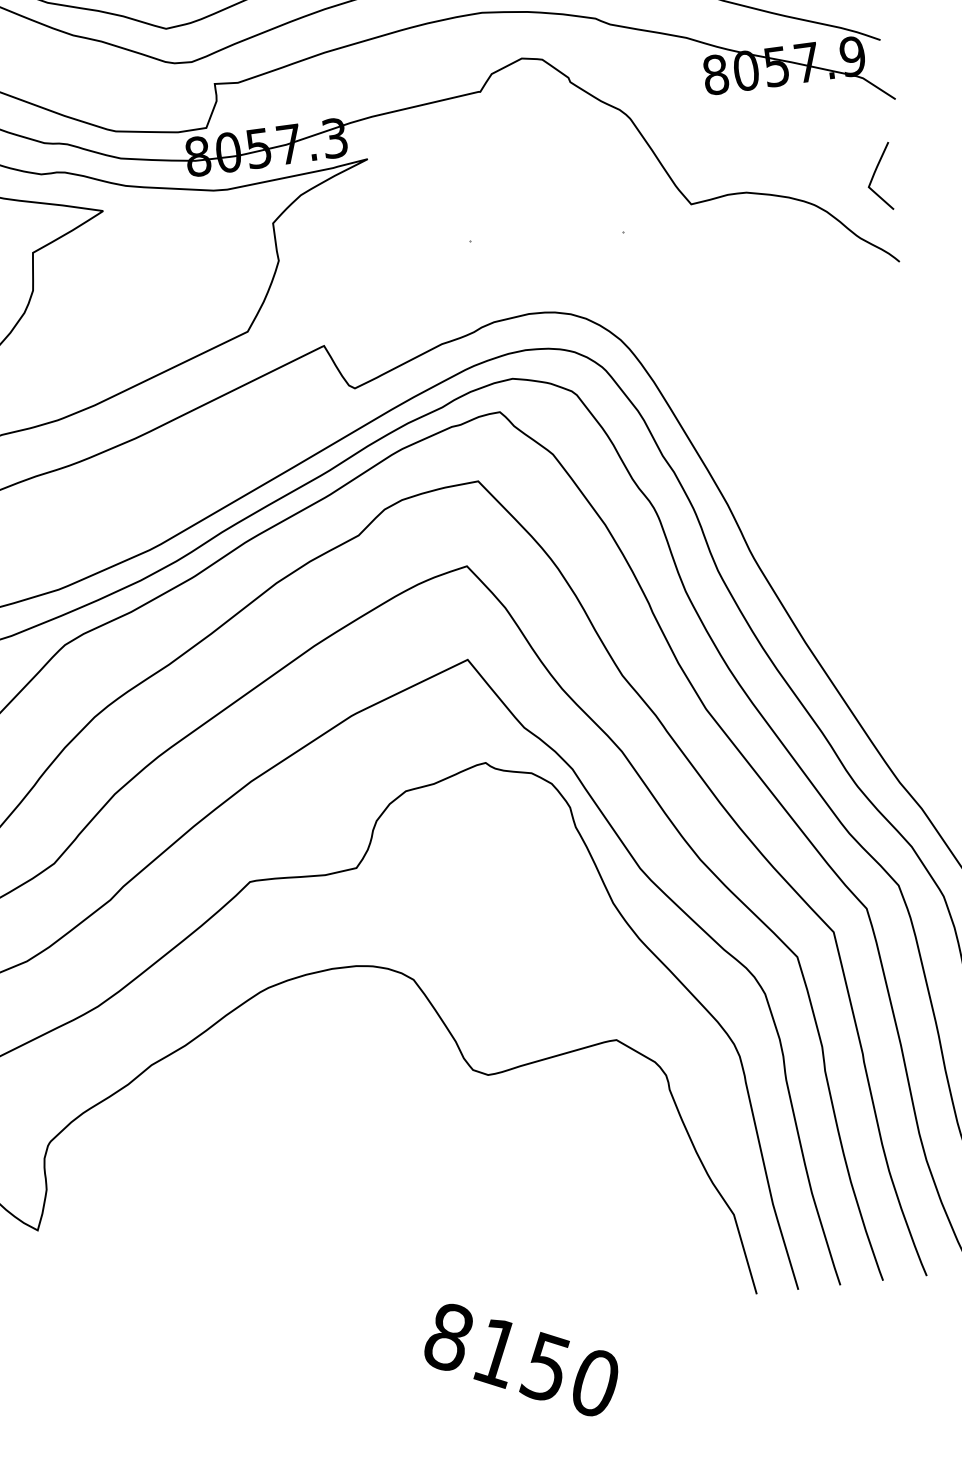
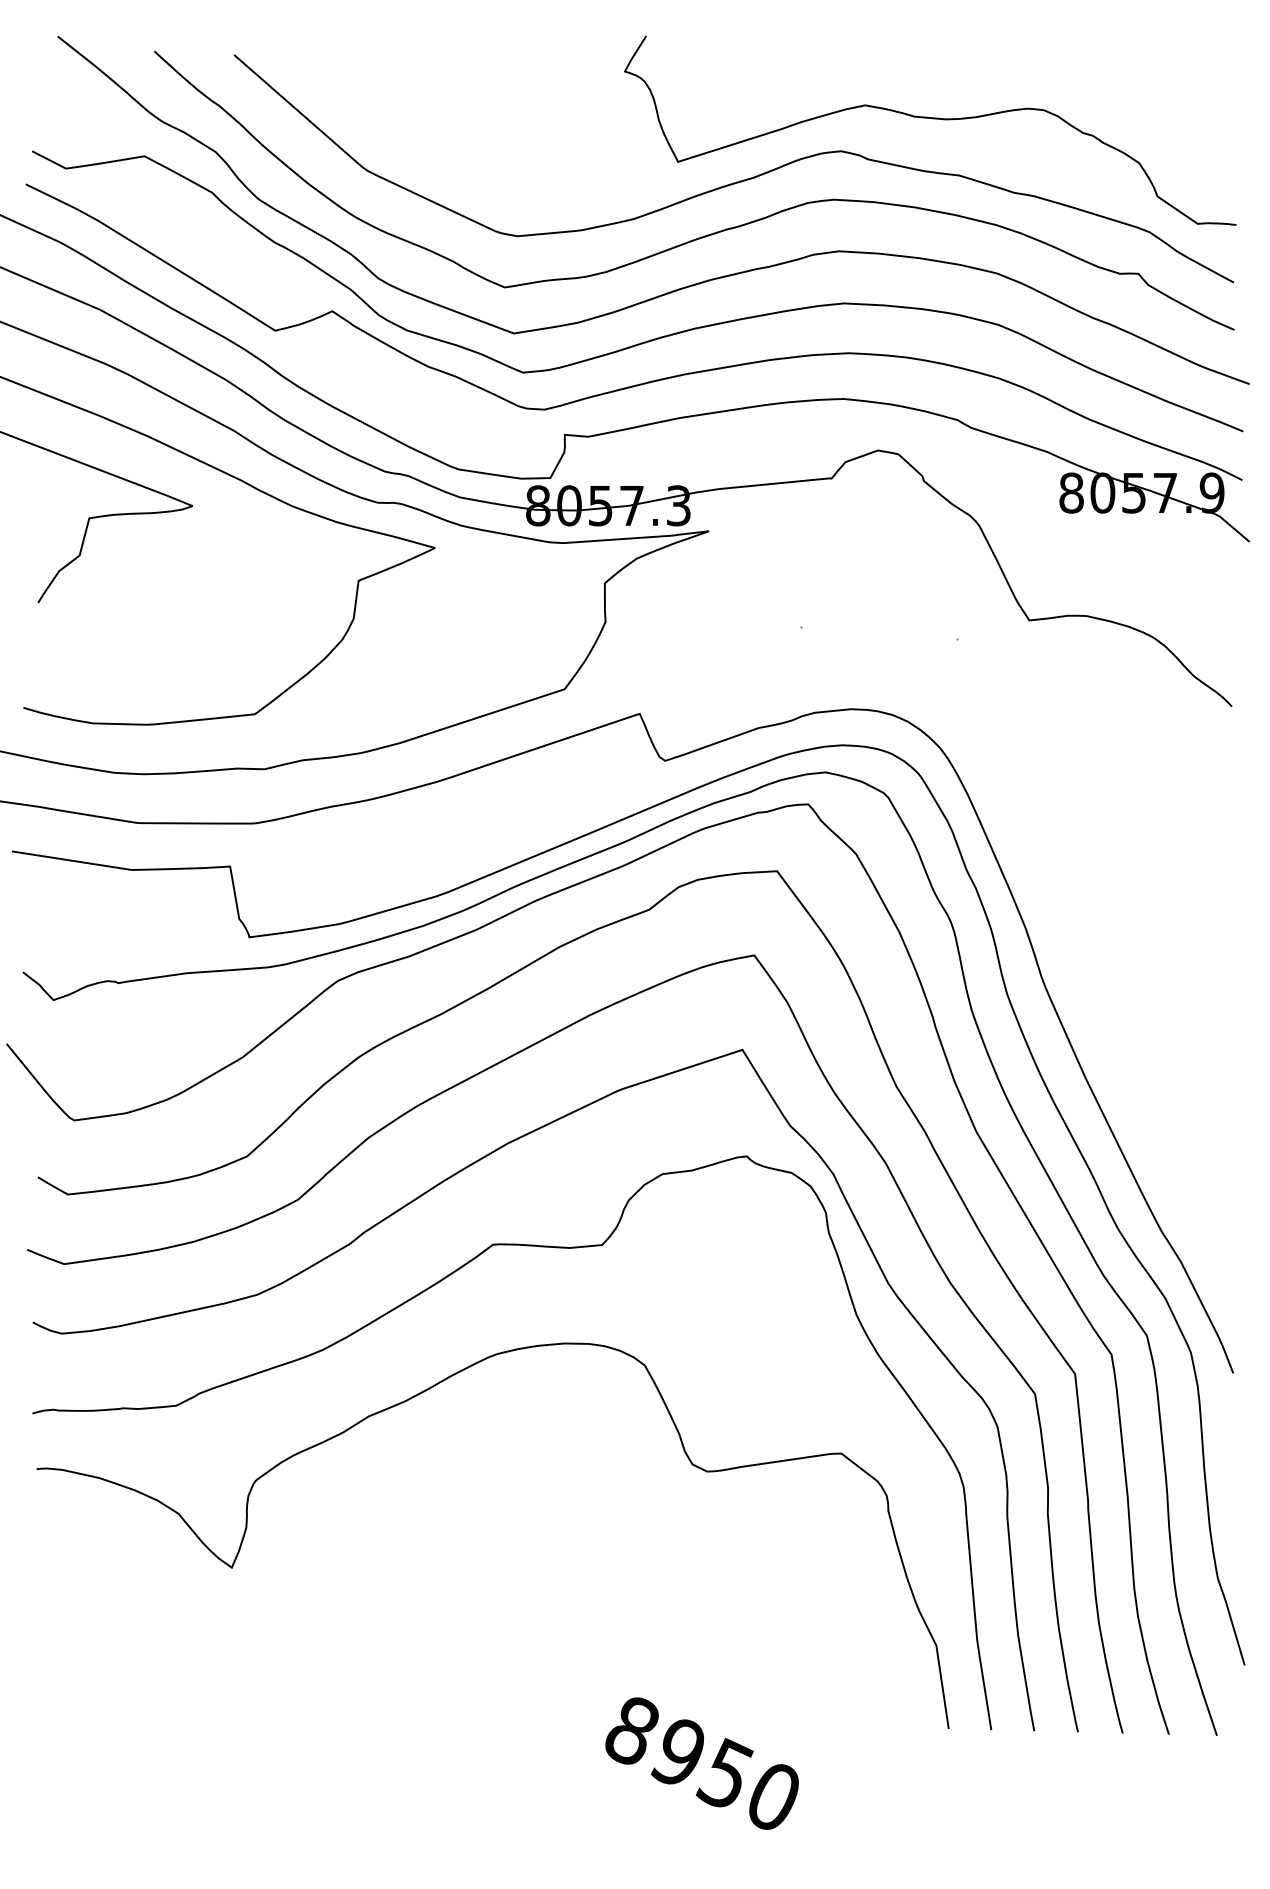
curve: (874, 174) -> (1218, 615), removed
text: (495, 1354) -> (677, 1754), 8150 -> 8950

